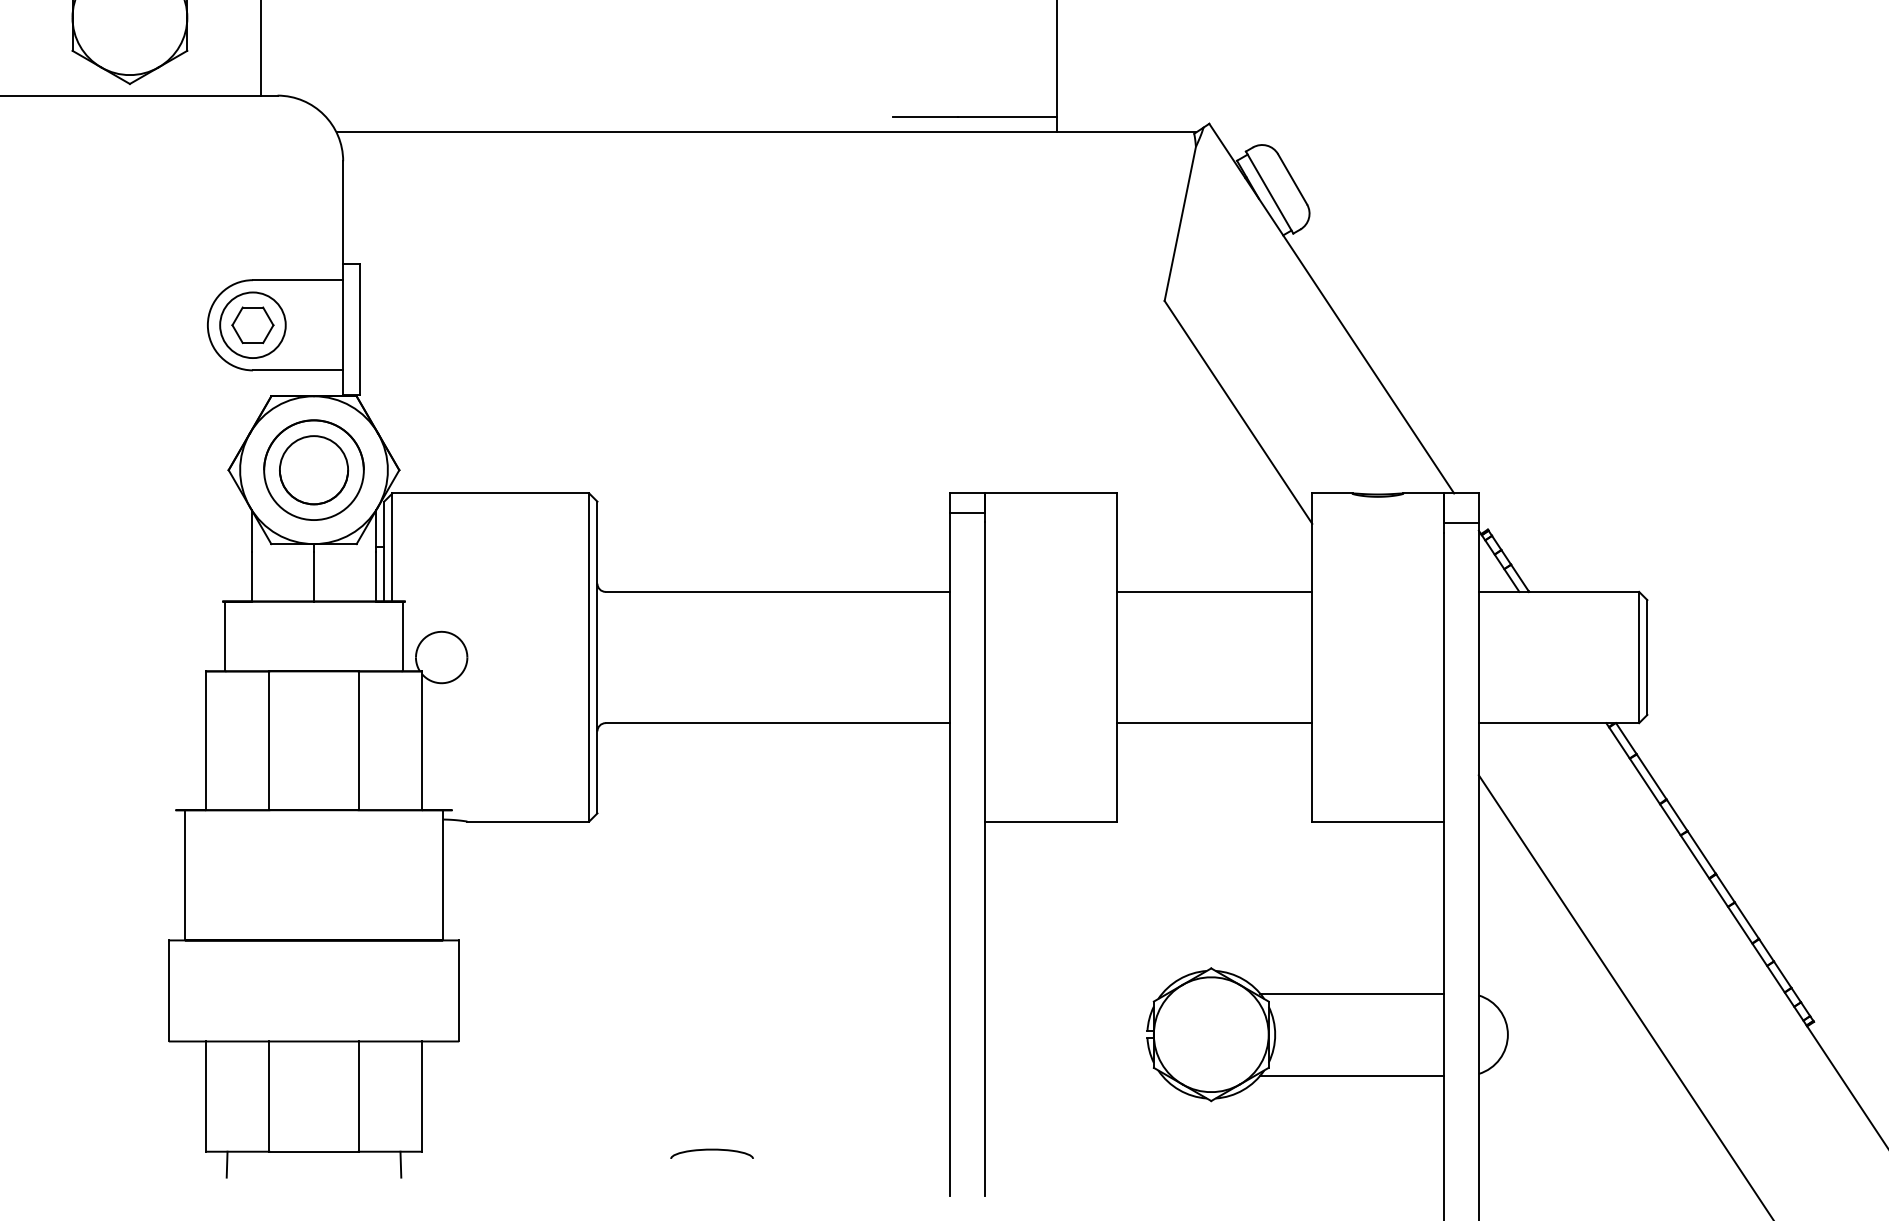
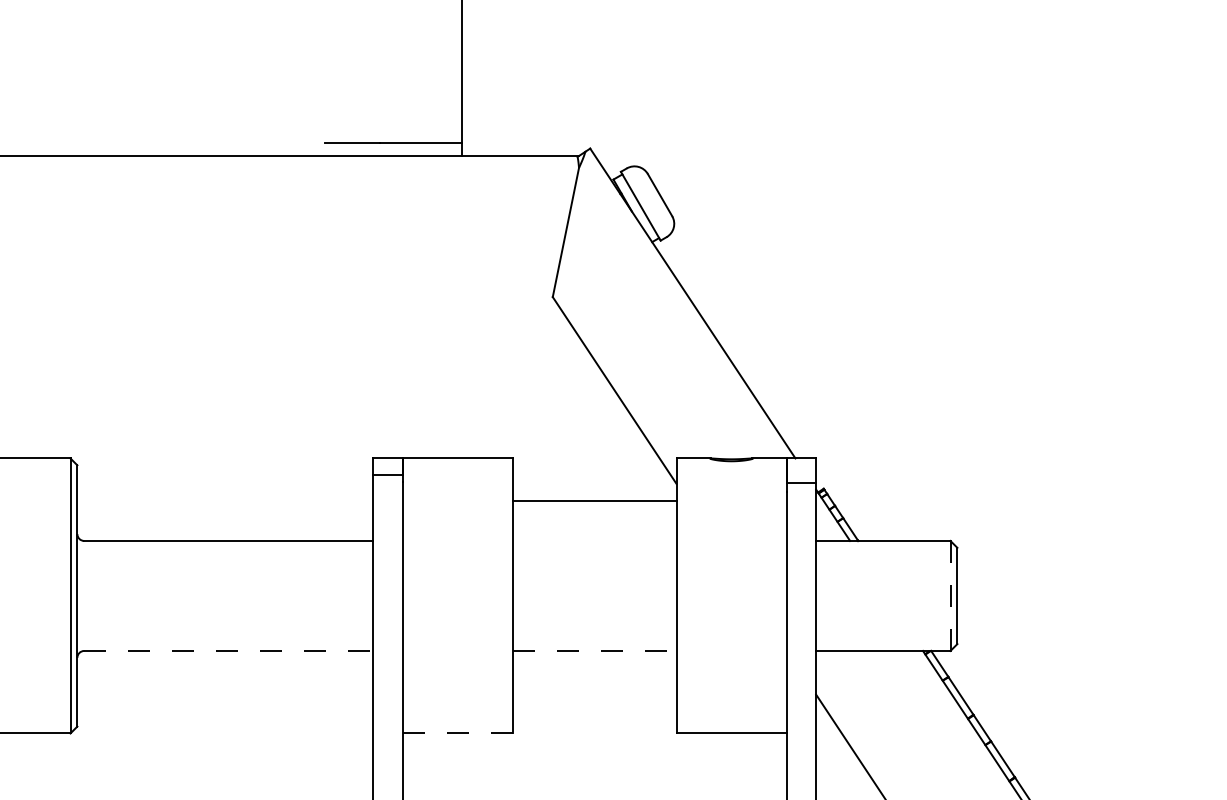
line: (1214, 591) -> (594, 500), moved
line: (1639, 657) -> (950, 595), solid -> dashed
line: (778, 723) -> (229, 651), solid -> dashed
line: (1214, 723) -> (594, 651), solid -> dashed
line: (1051, 821) -> (457, 733), solid -> dashed

